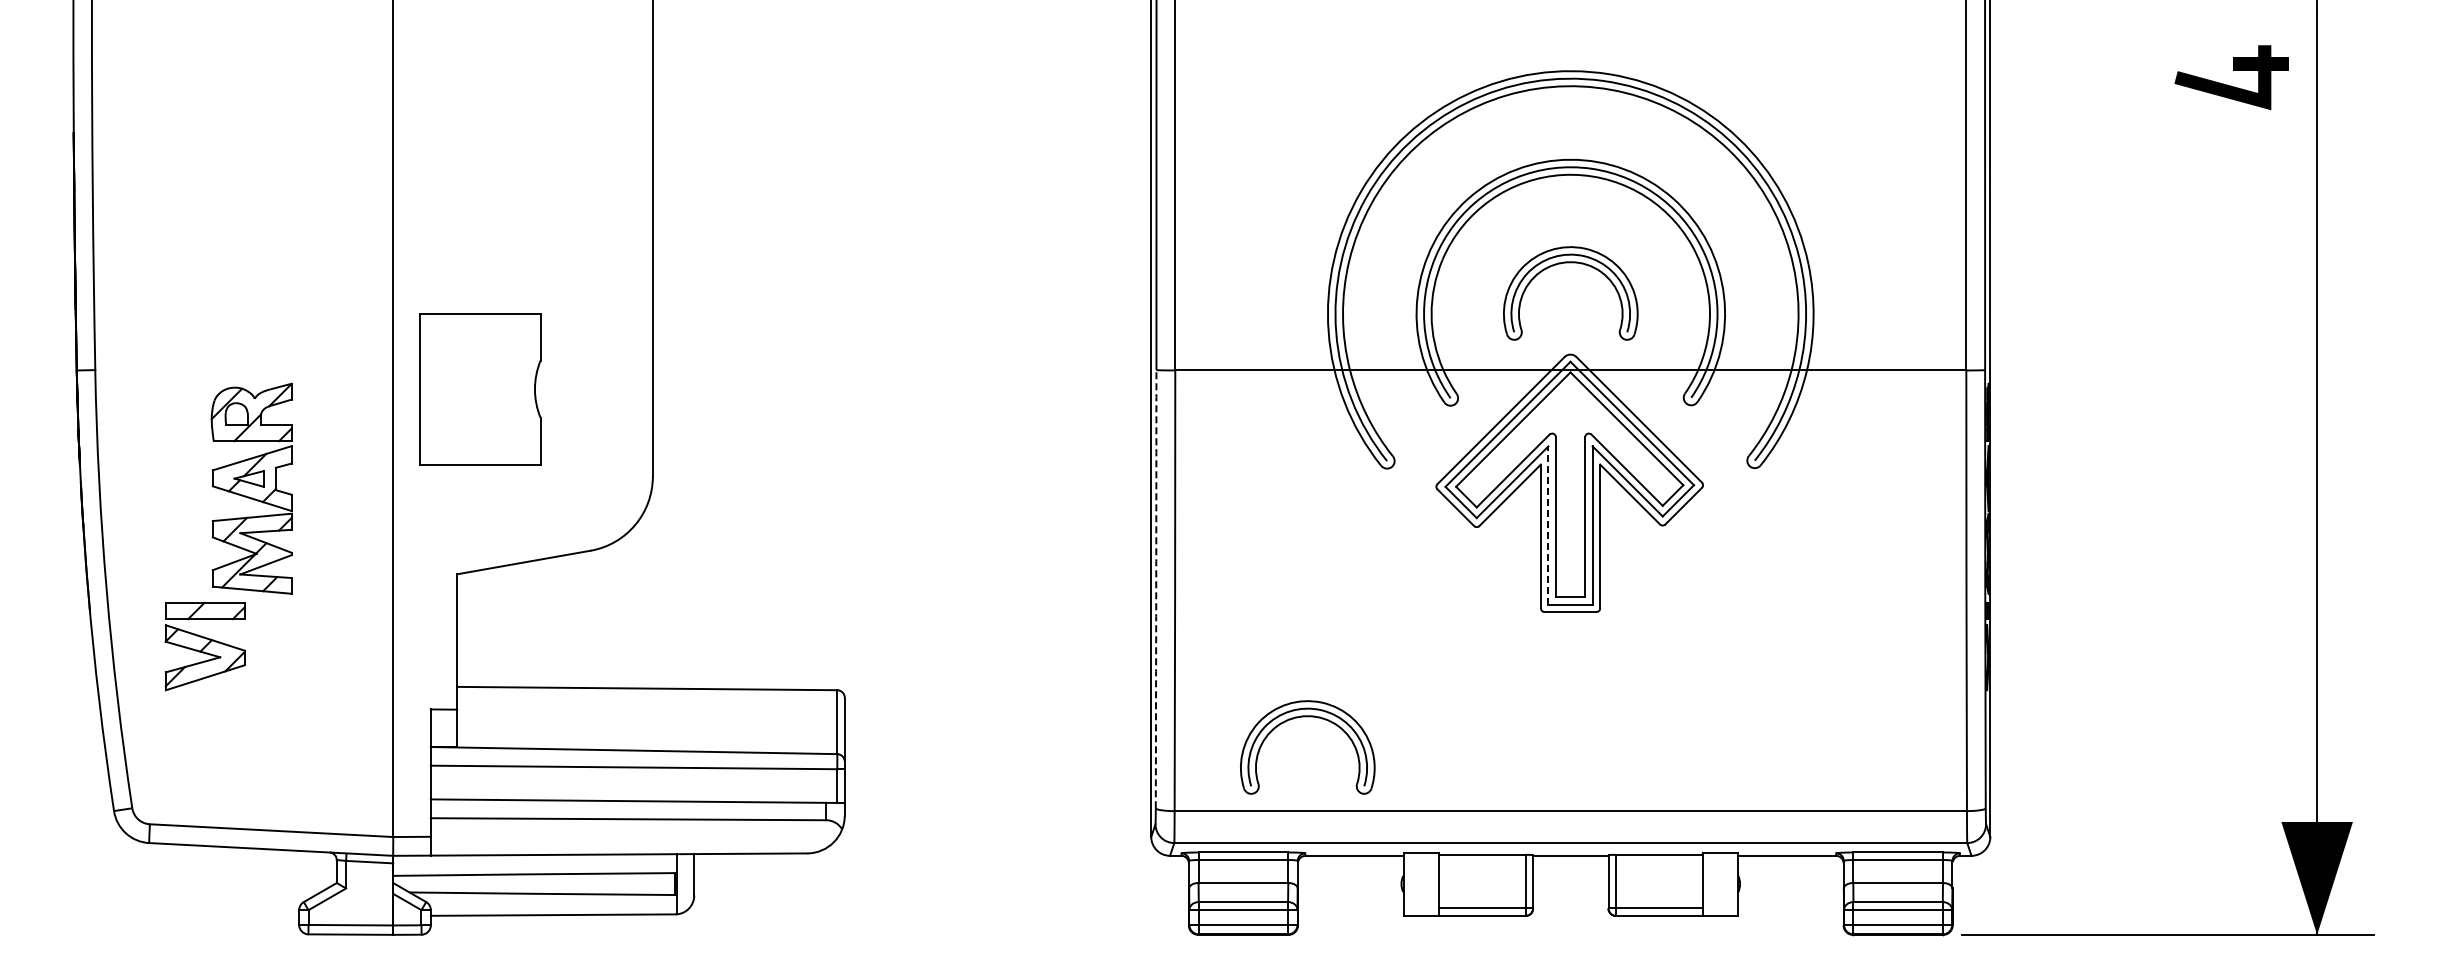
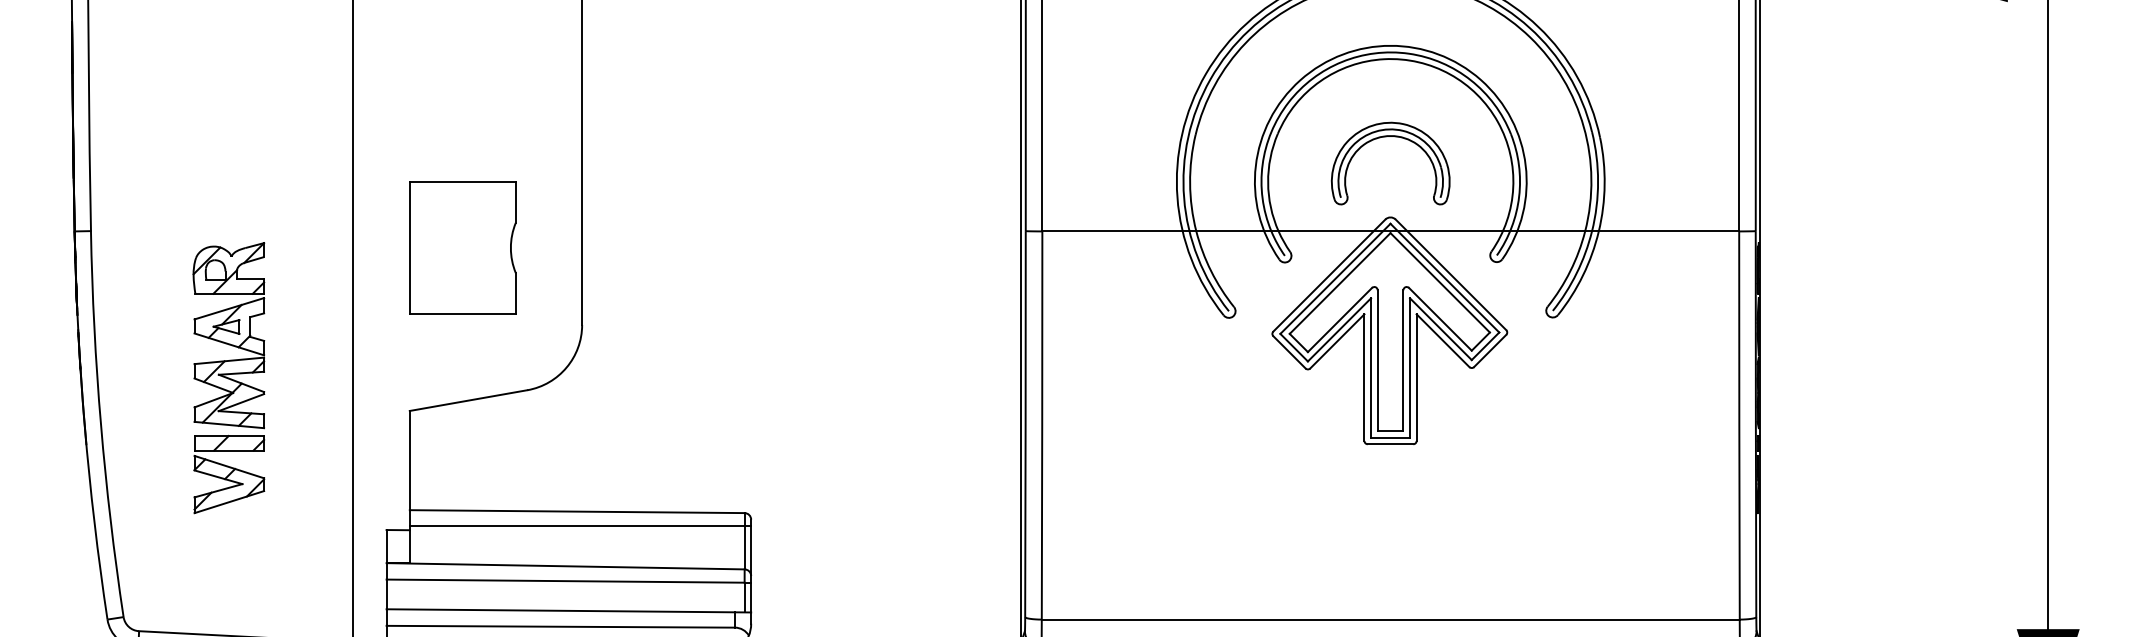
part: (480, 389) -> (462, 248), moved
line: (1548, 524) -> (1371, 367), dashed -> solid
arc: (1156, 589) -> (1025, 424), dashed -> solid
part: (204, 646) -> (228, 474), moved
line: (650, 705) -> (580, 526), added
part: (1307, 717) -> (1158, 537), removed

